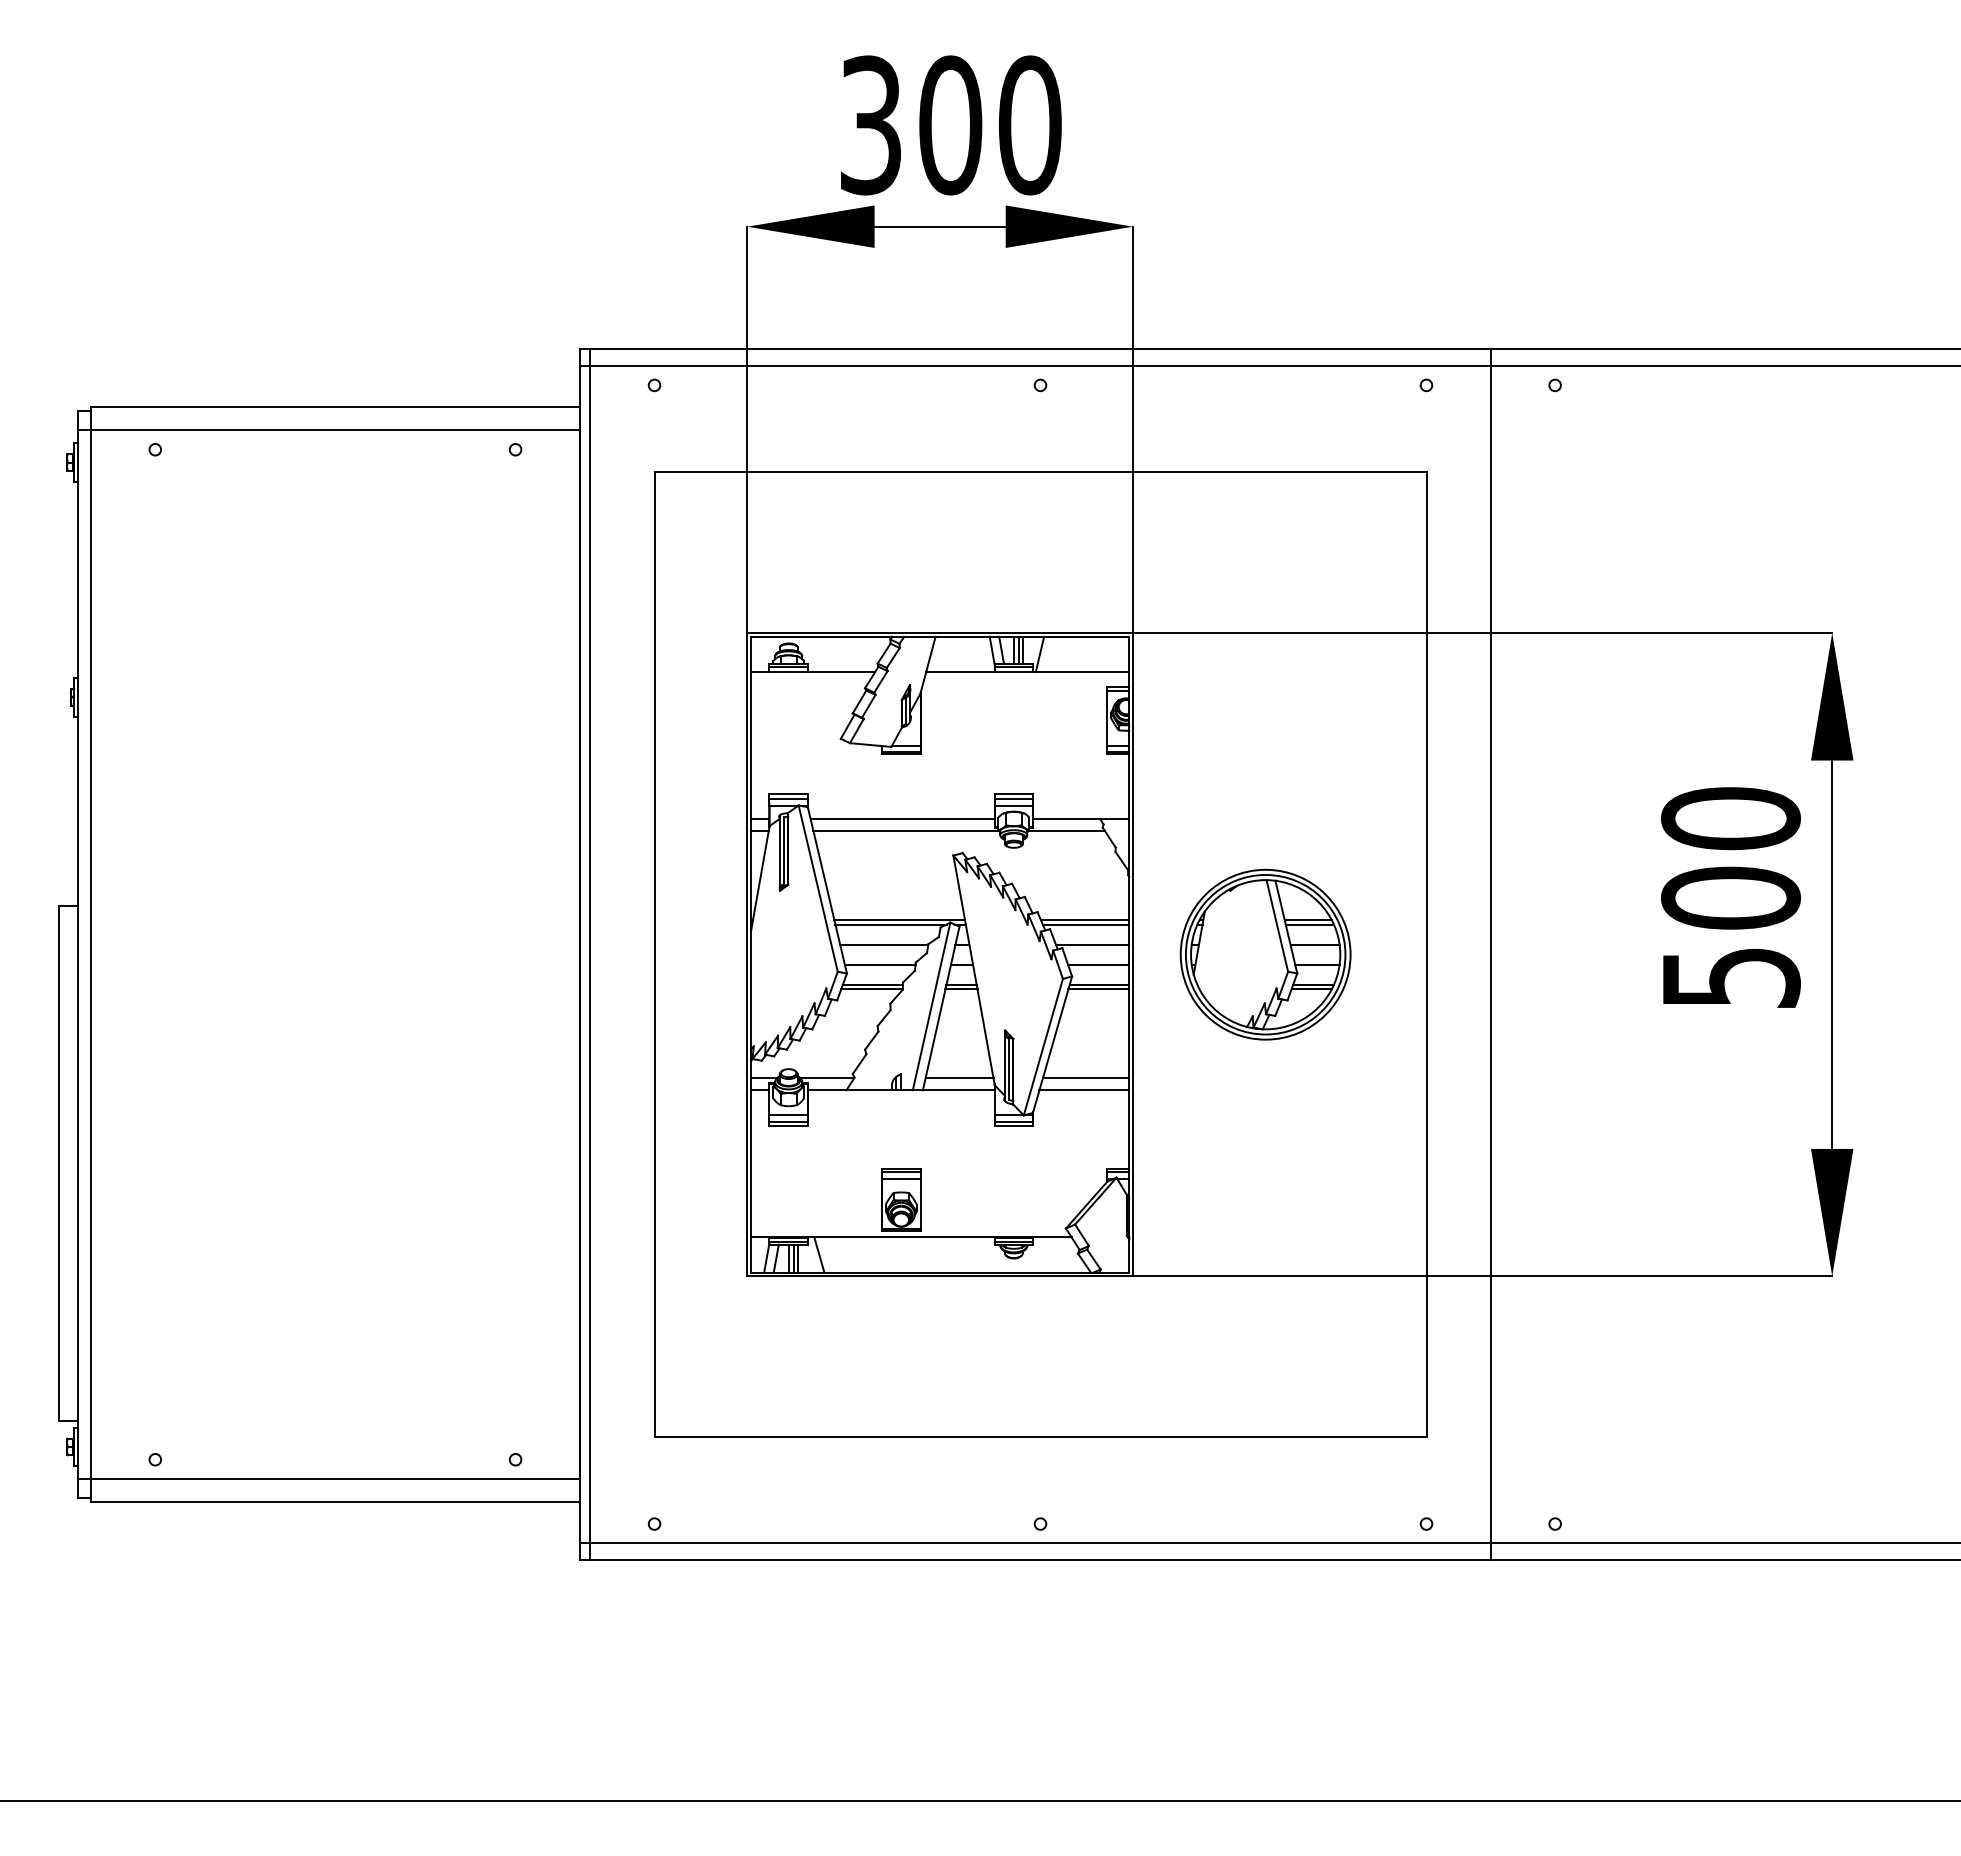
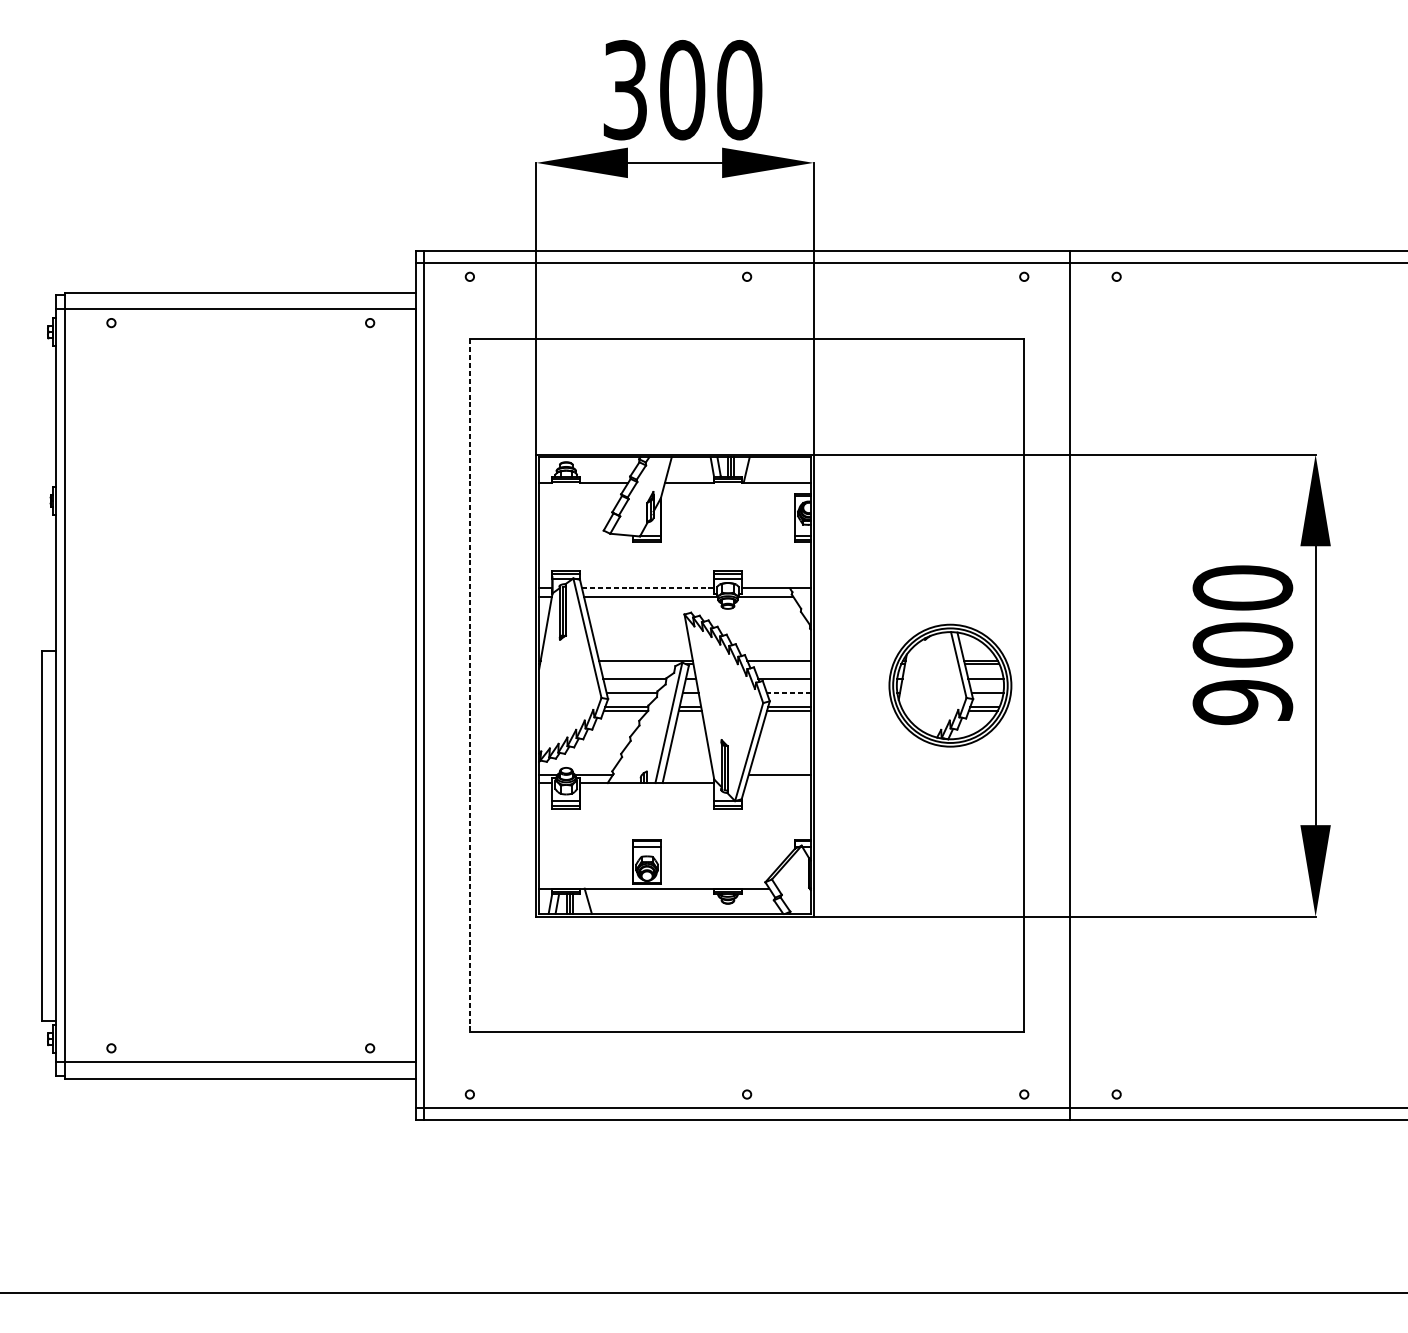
line: (902, 819) -> (647, 588), solid -> dashed
line: (890, 924) -> (639, 663), removed
line: (1085, 924) -> (779, 663), removed
part: (1265, 954) -> (950, 685), moved
line: (654, 955) -> (469, 686), solid -> dashed
line: (1098, 964) -> (788, 692), solid -> dashed
text: (1730, 977) -> (1242, 702), 500 -> 900
line: (959, 1078) -> (688, 774), removed
line: (1084, 1090) -> (778, 783), removed

